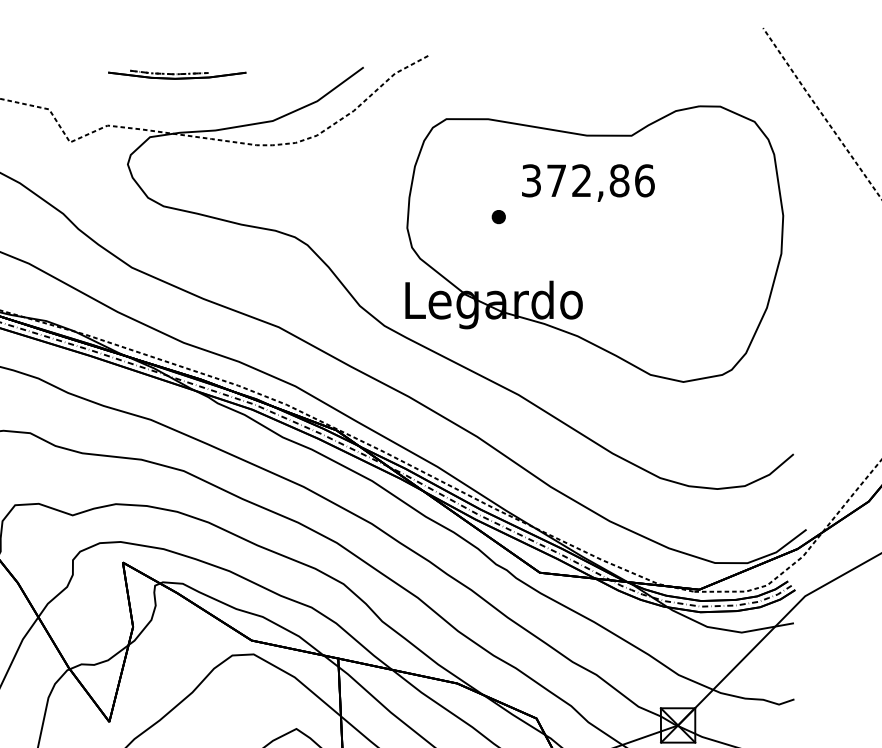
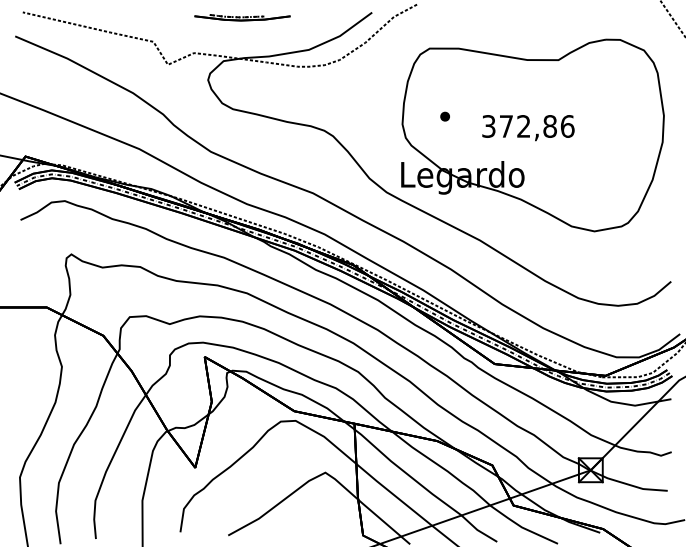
text: (588, 183) -> (528, 128), moved
part: (497, 216) -> (444, 116), moved

